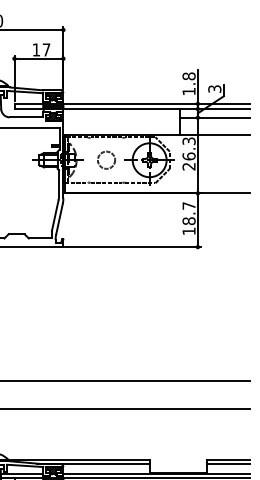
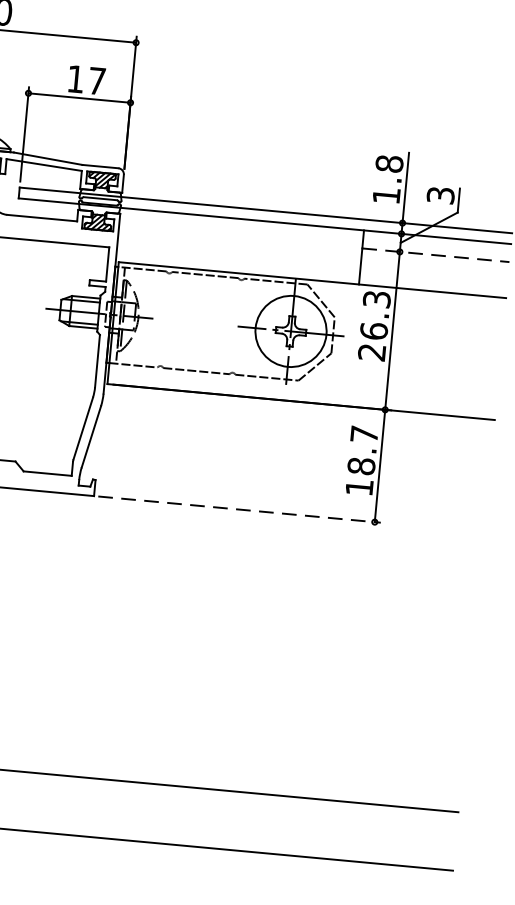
line: (215, 117) -> (436, 254), solid -> dashed
circle: (106, 159) -> (201, 321), removed
line: (133, 247) -> (240, 510), solid -> dashed

